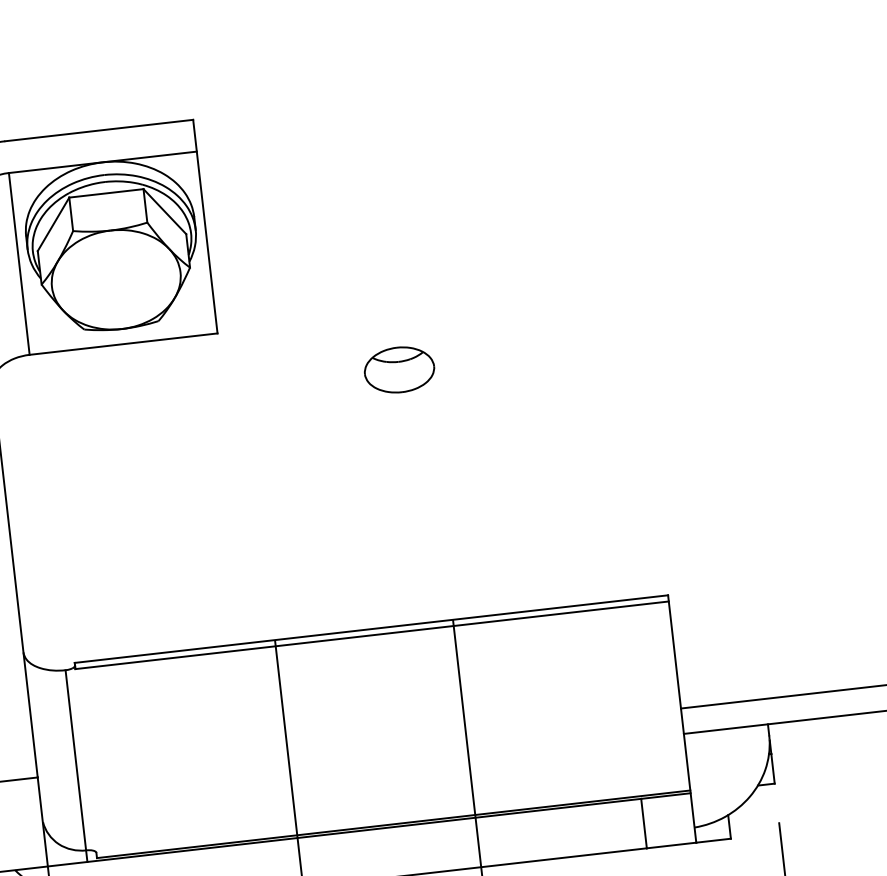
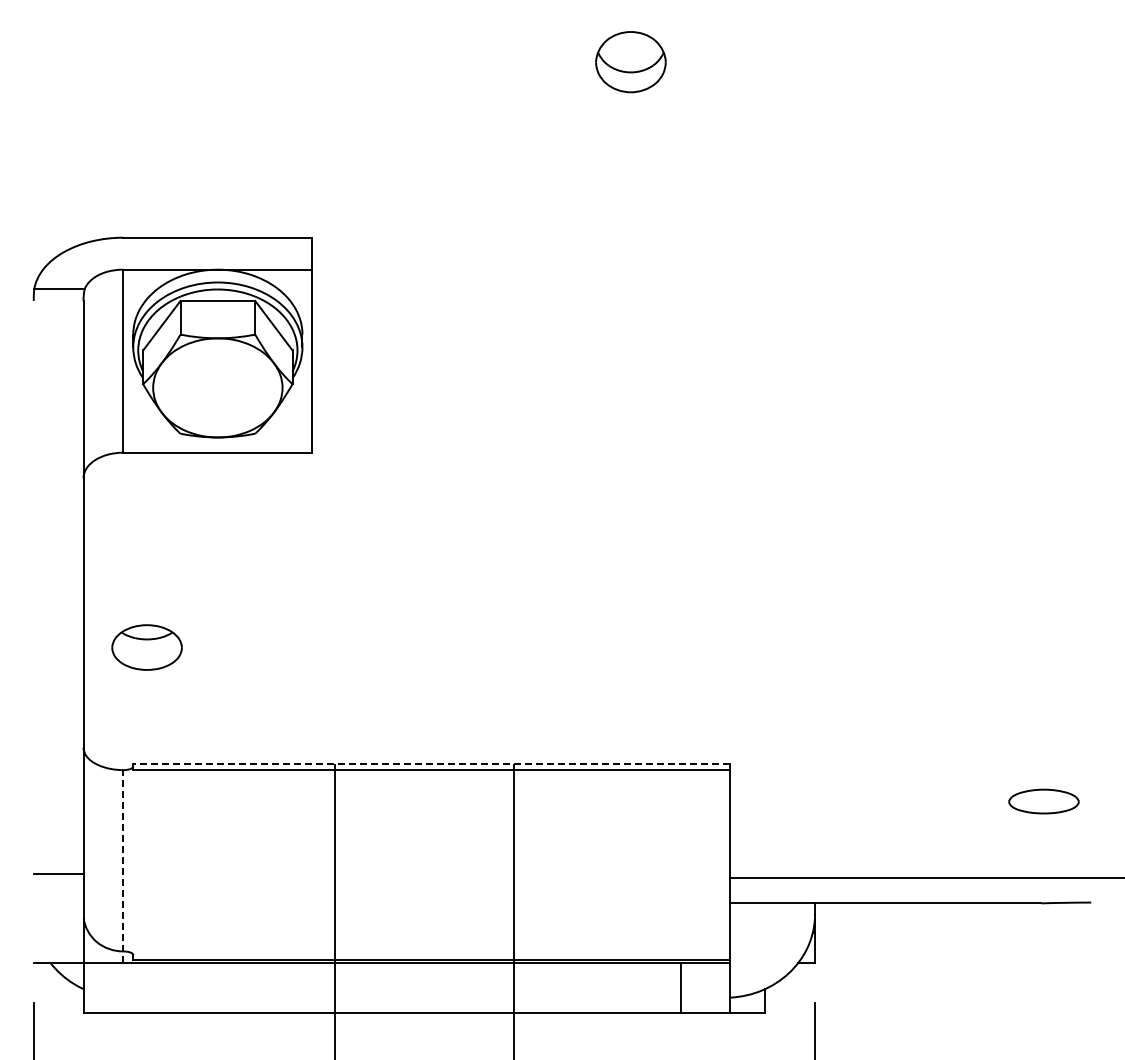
part: (398, 369) -> (146, 647), moved
line: (371, 628) -> (431, 763), solid -> dashed
line: (76, 765) -> (123, 866), solid -> dashed

